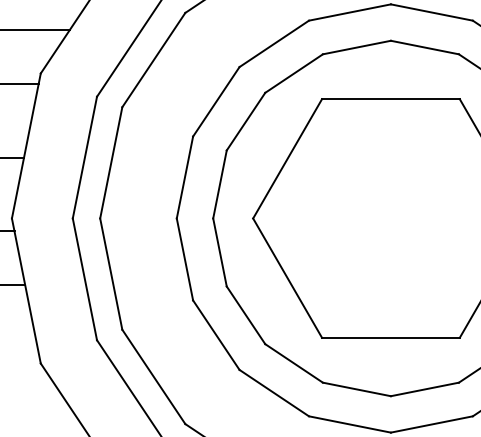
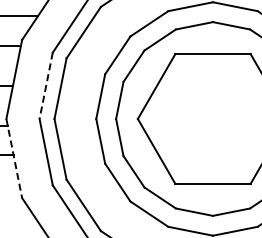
line: (85, 157) -> (46, 85), solid -> dashed
line: (26, 292) -> (14, 159), solid -> dashed

